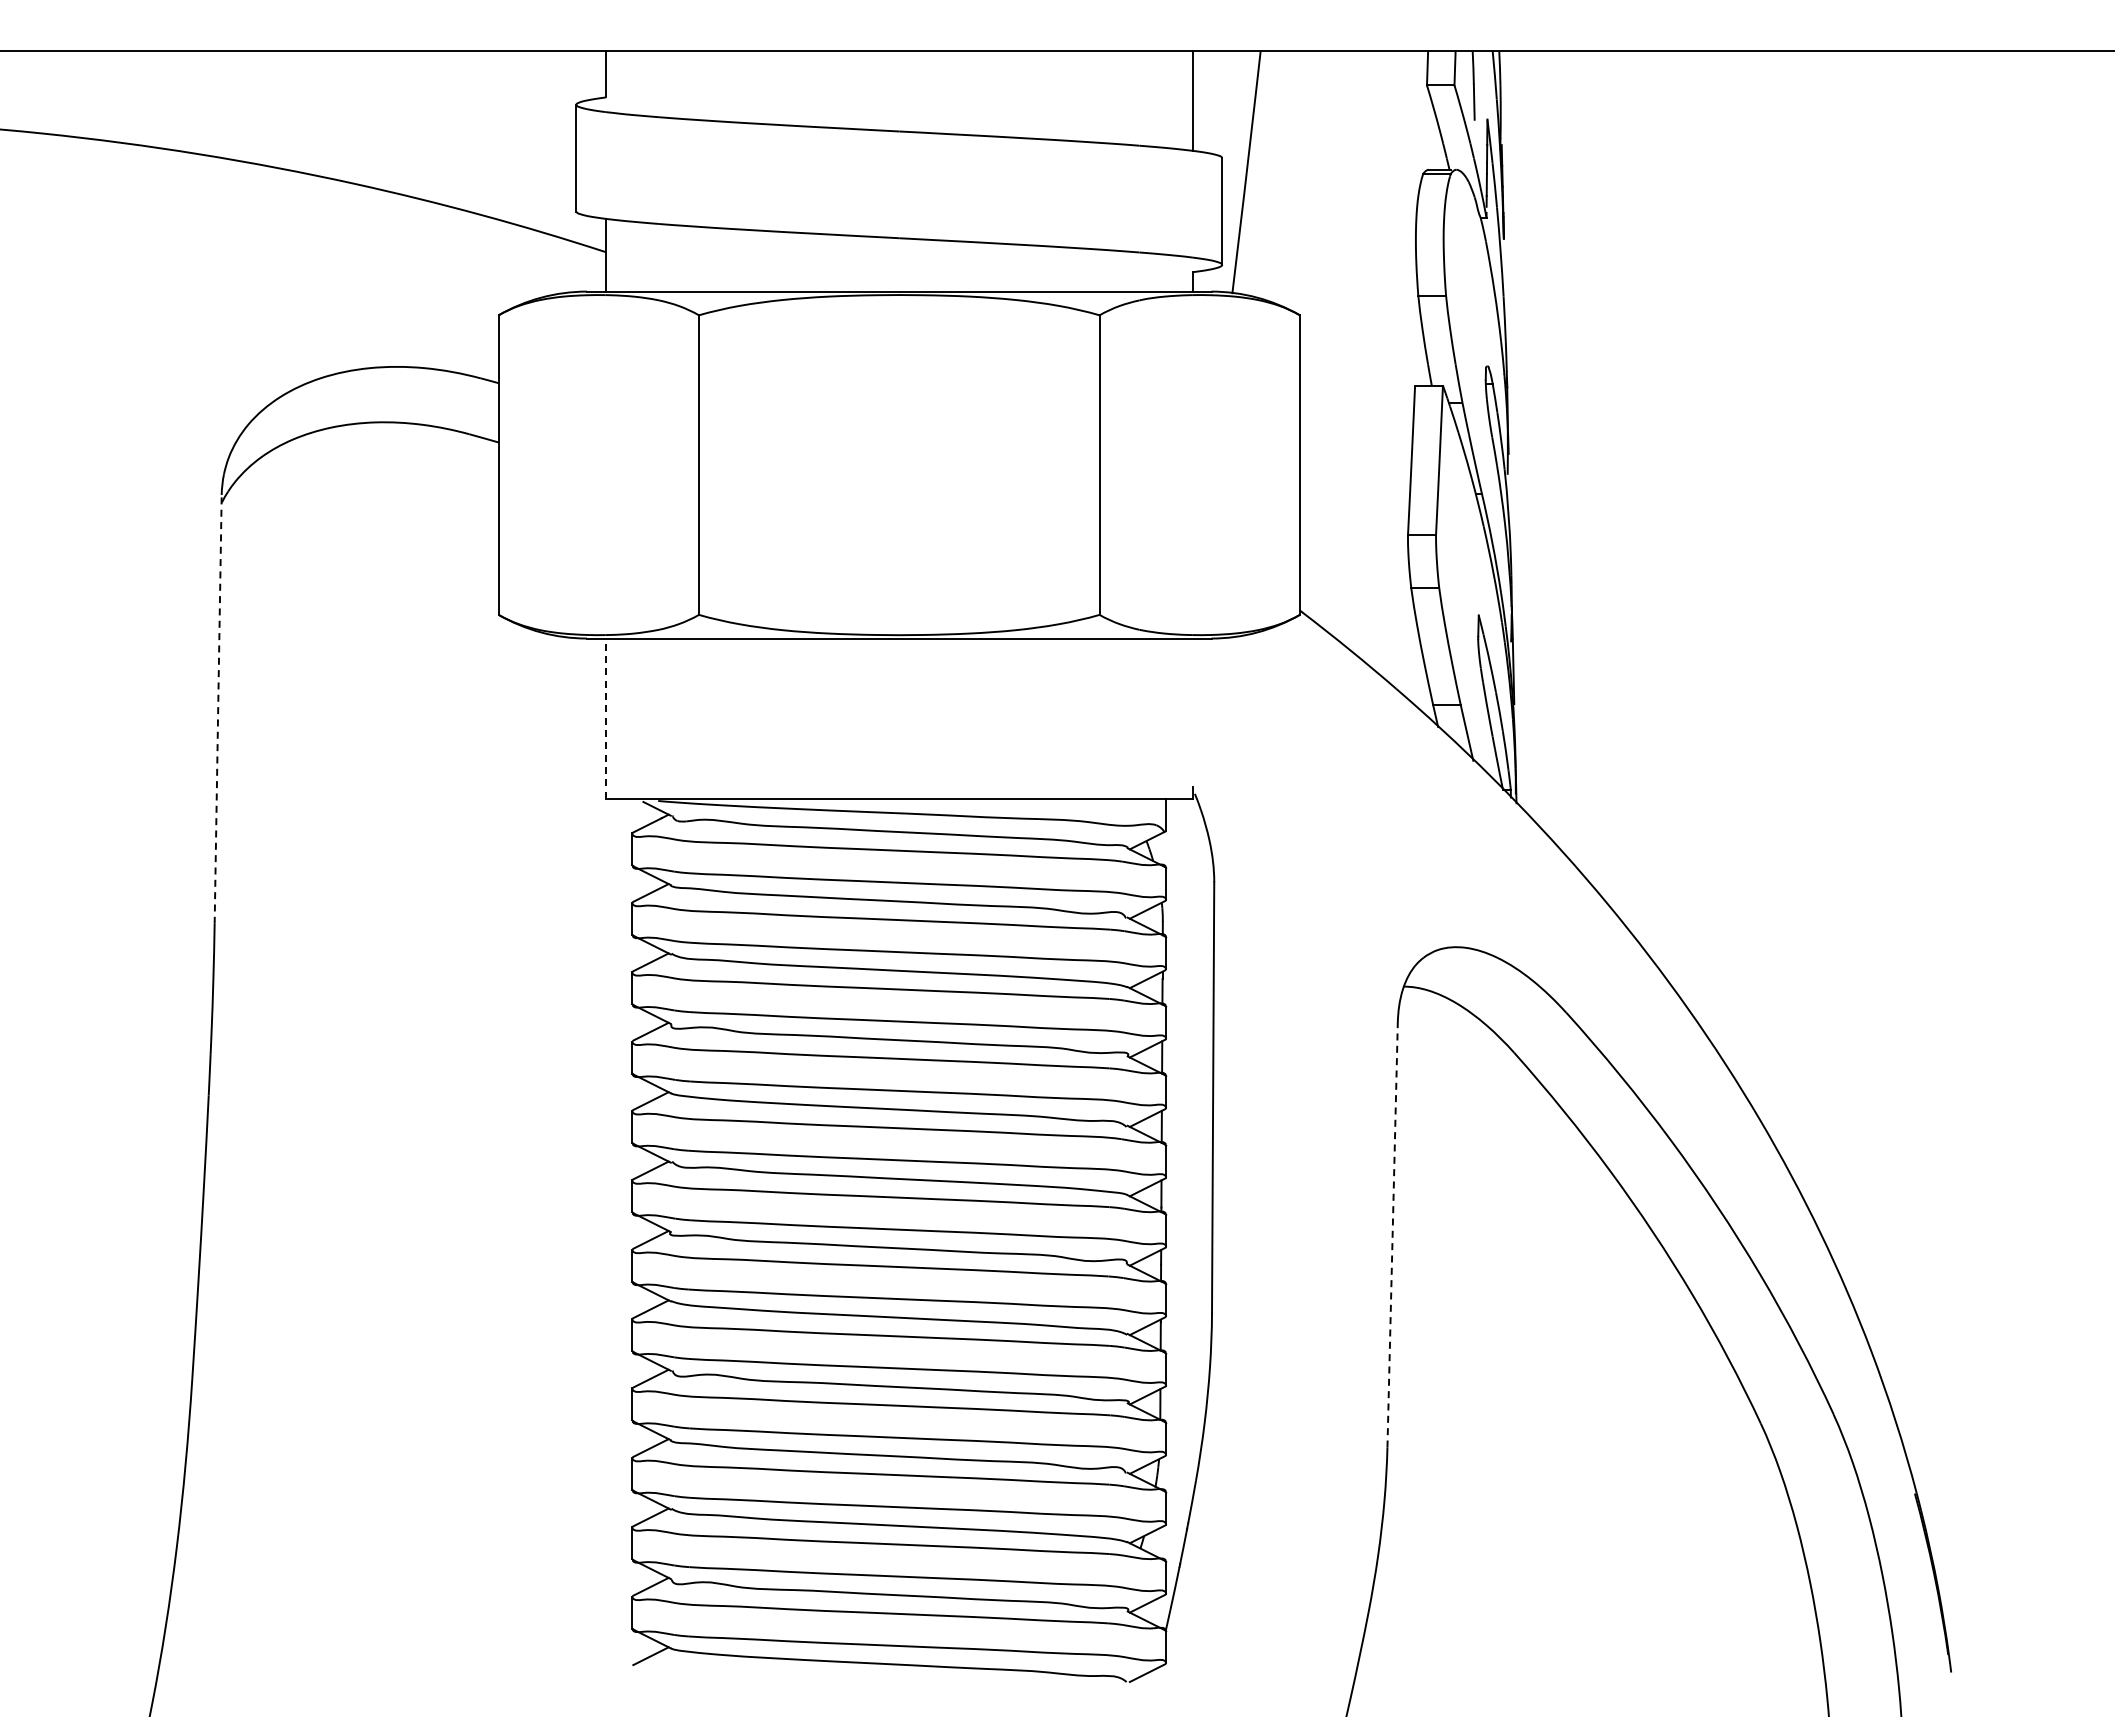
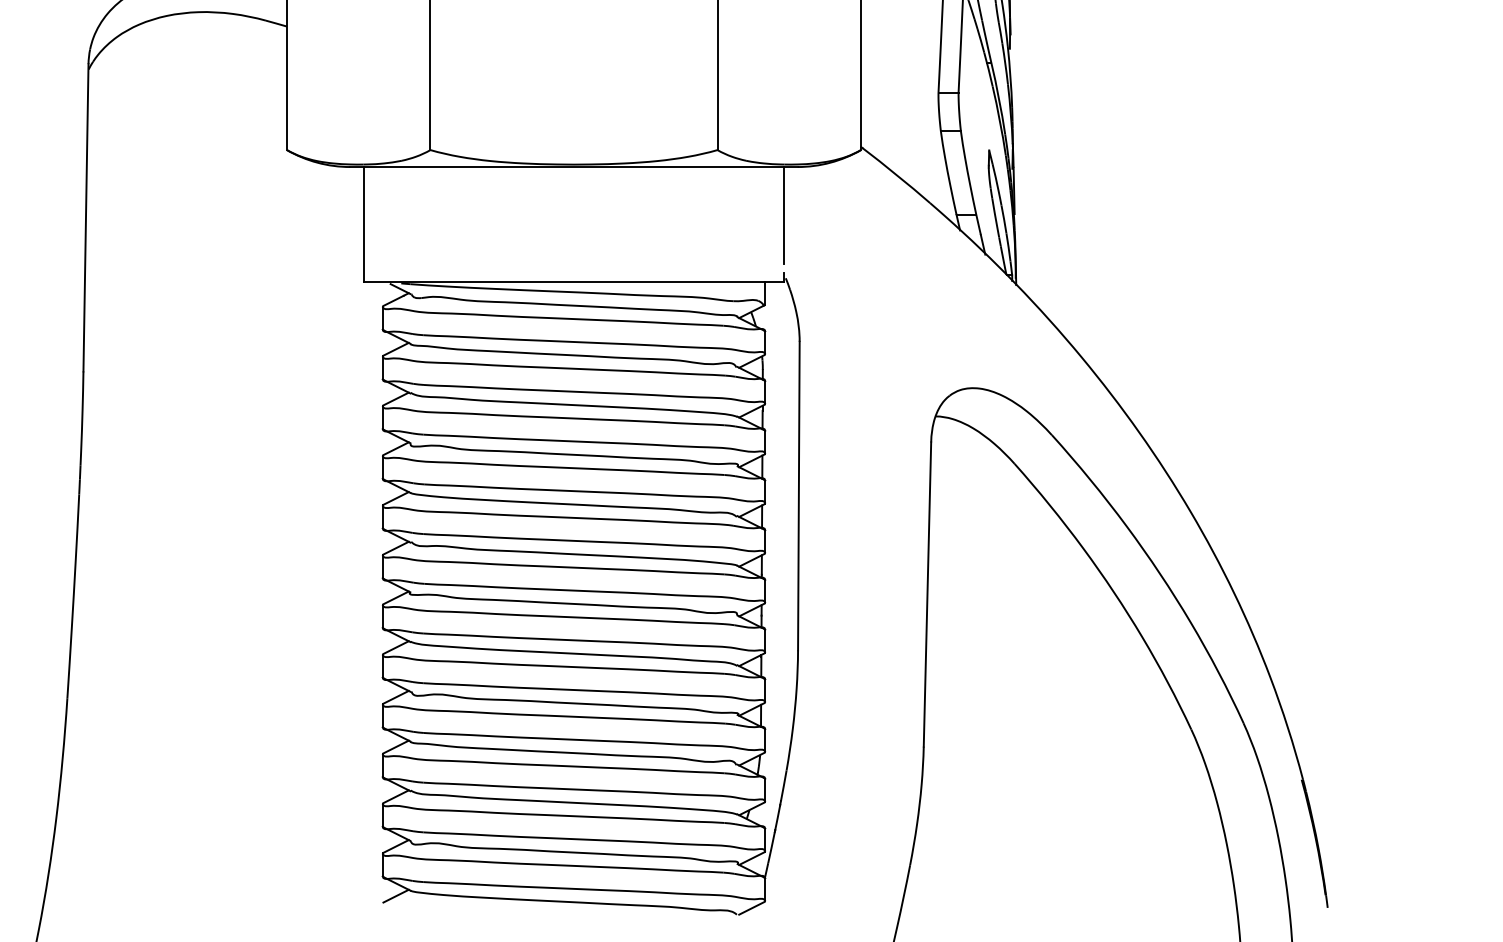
line: (1192, 705) -> (784, 215), added
line: (218, 708) -> (86, 217), dashed -> solid
line: (605, 718) -> (363, 224), dashed -> solid
line: (1392, 1234) -> (927, 594), dashed -> solid

